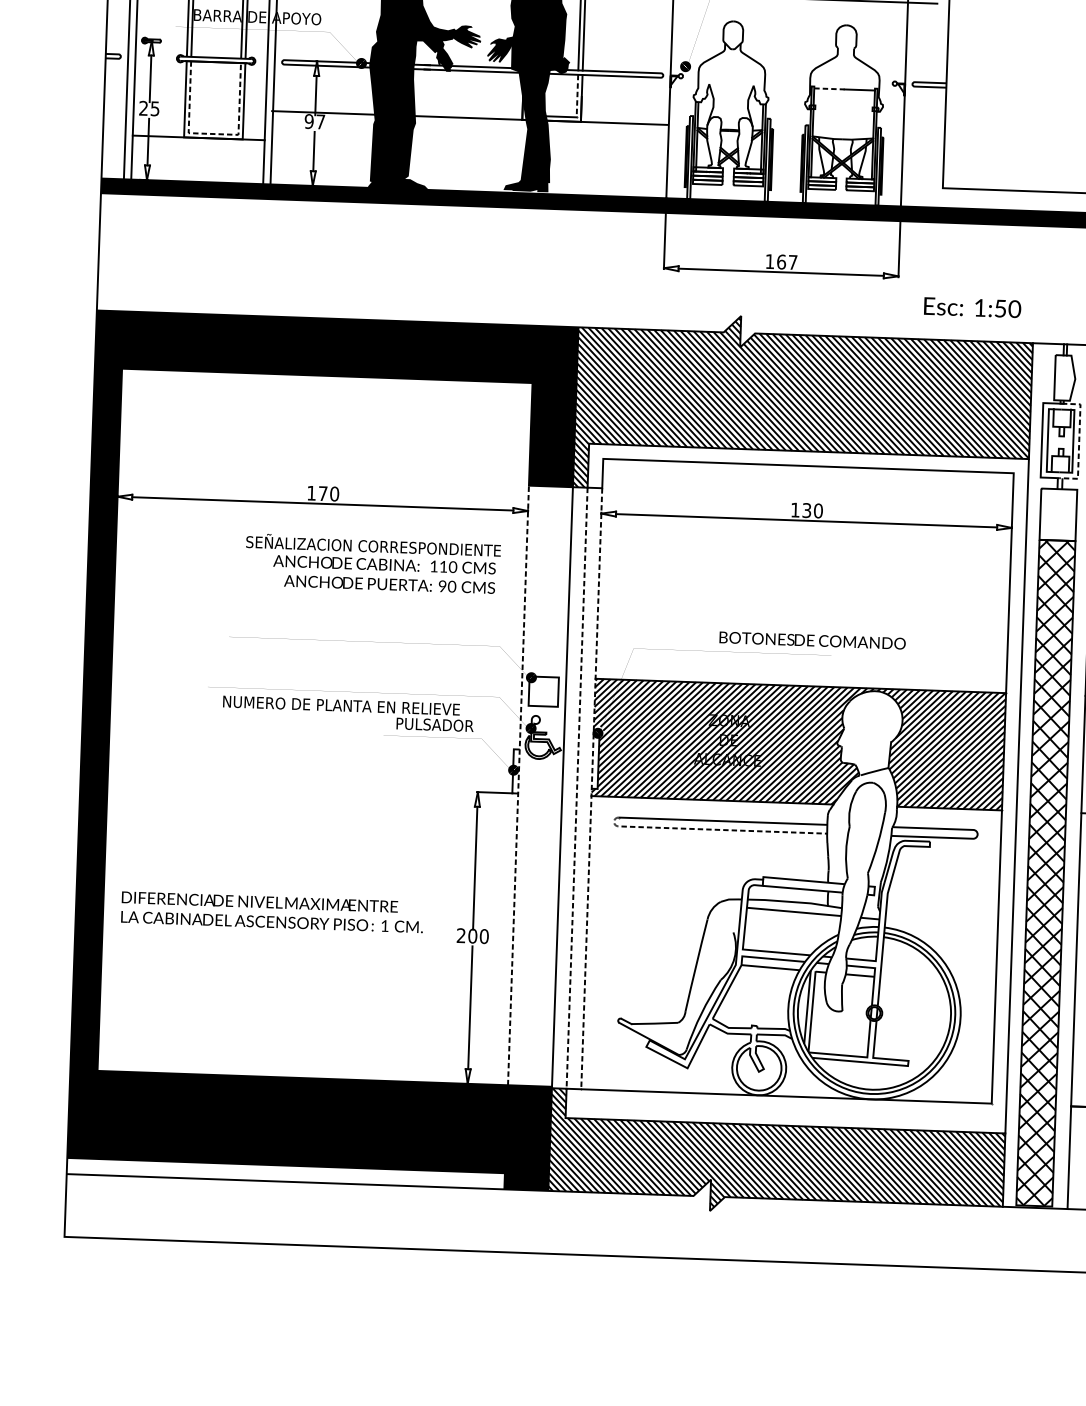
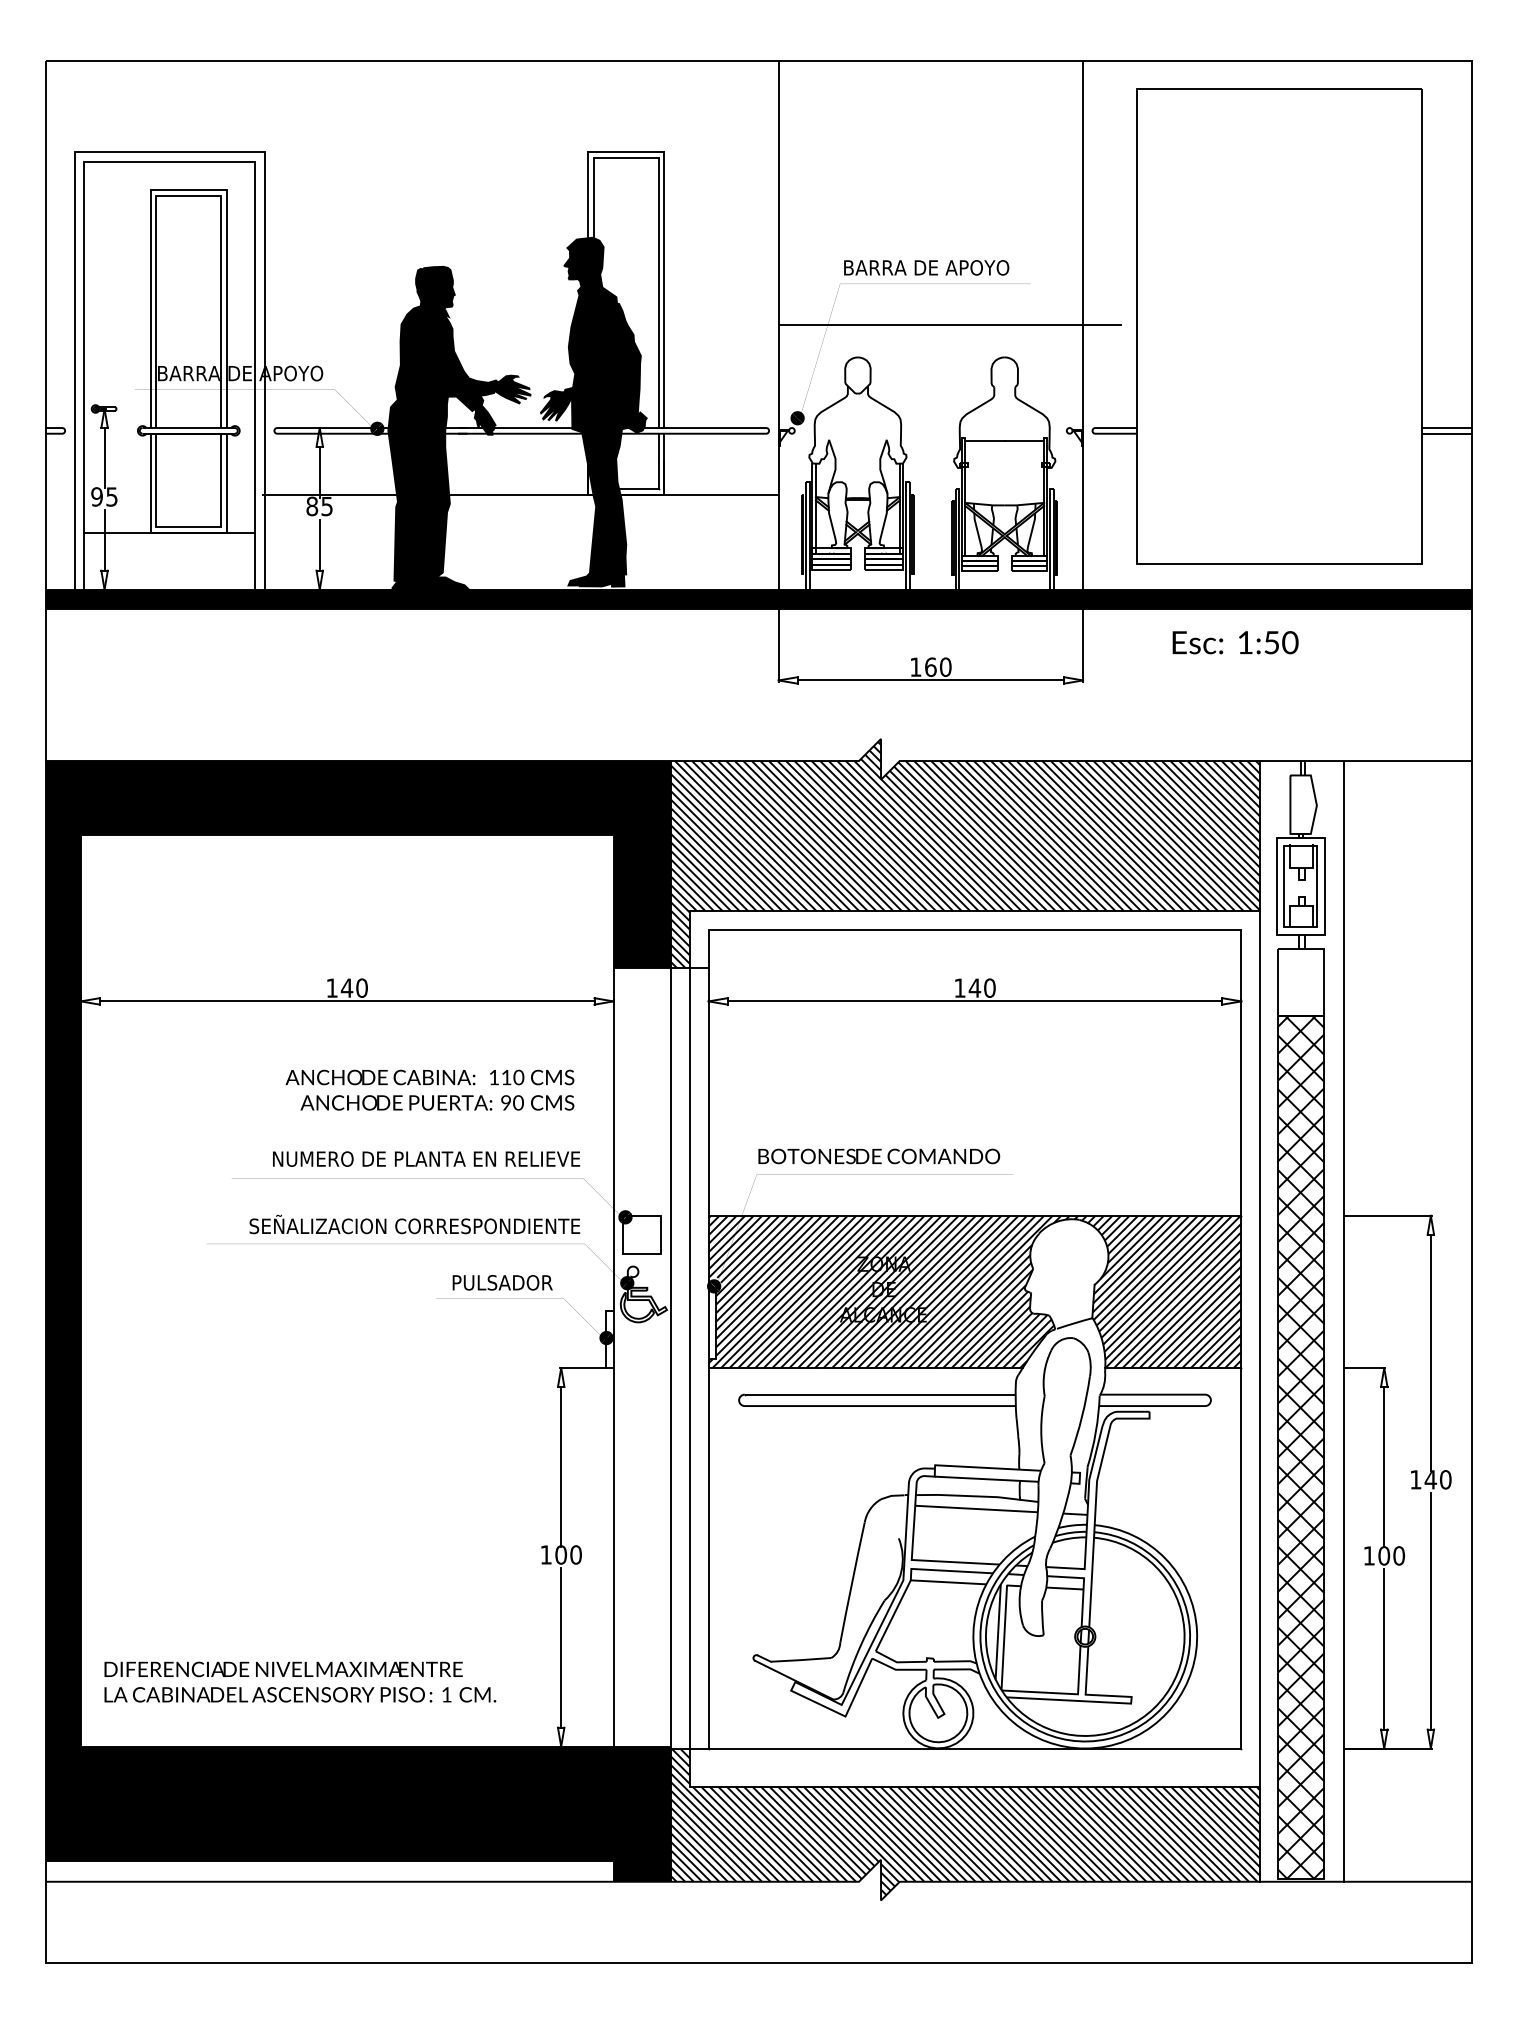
line: (829, 88) -> (985, 440), dashed -> solid
line: (577, 96) -> (658, 461), dashed -> solid
text: (143, 108) -> (96, 496), 25 -> 95
text: (314, 121) -> (319, 506), 97 -> 85
line: (214, 133) -> (189, 526), dashed -> solid
text: (792, 261) -> (945, 666), 167 -> 160
text: (972, 307) -> (1235, 642), moved
line: (1078, 441) -> (1324, 886), dashed -> solid
text: (322, 493) -> (346, 987), 170 -> 140
text: (806, 510) -> (974, 987), 130 -> 140
text: (373, 545) -> (414, 1224), moved
text: (812, 640) -> (879, 1156), moved
text: (341, 705) -> (426, 1158), moved
line: (518, 785) -> (613, 1357), dashed -> solid
line: (576, 789) -> (689, 1359), dashed -> solid
line: (591, 789) -> (708, 1359), dashed -> solid
line: (710, 829) -> (864, 1406), dashed -> solid
text: (272, 911) -> (300, 1681), moved
text: (460, 935) -> (545, 1554), 200 -> 100

